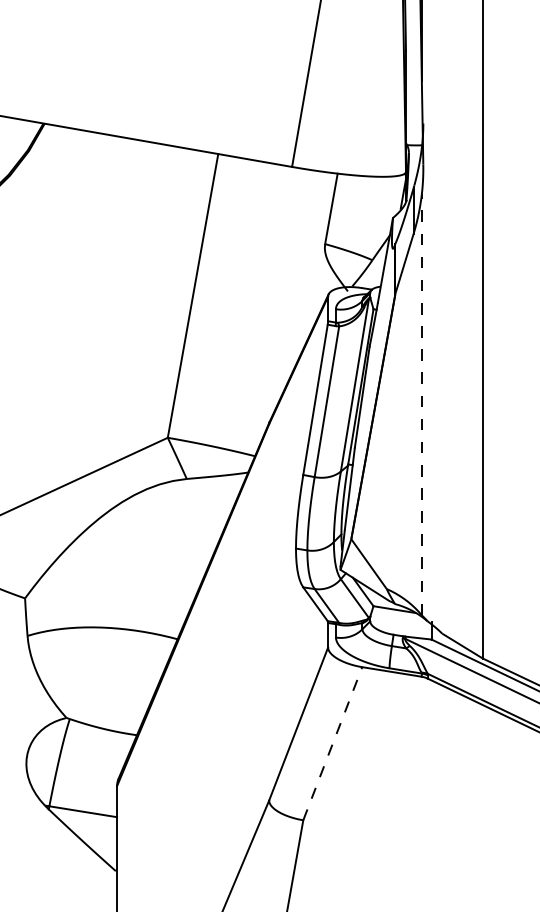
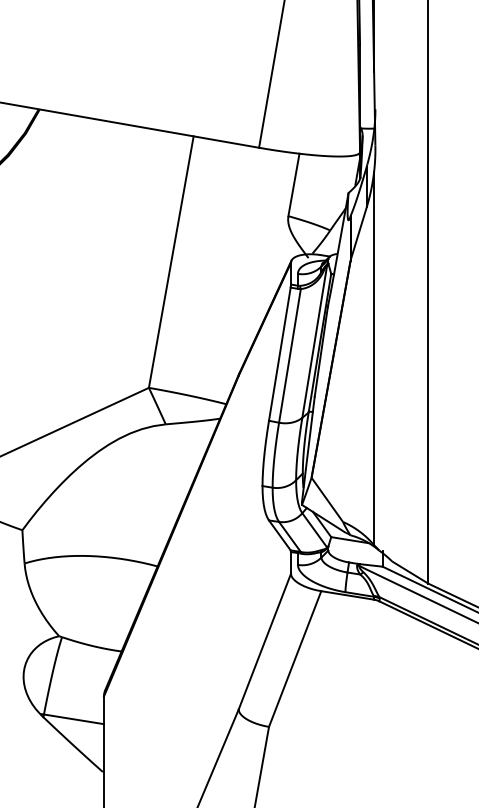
line: (421, 404) -> (373, 358), dashed -> solid
line: (332, 743) -> (294, 658), dashed -> solid

